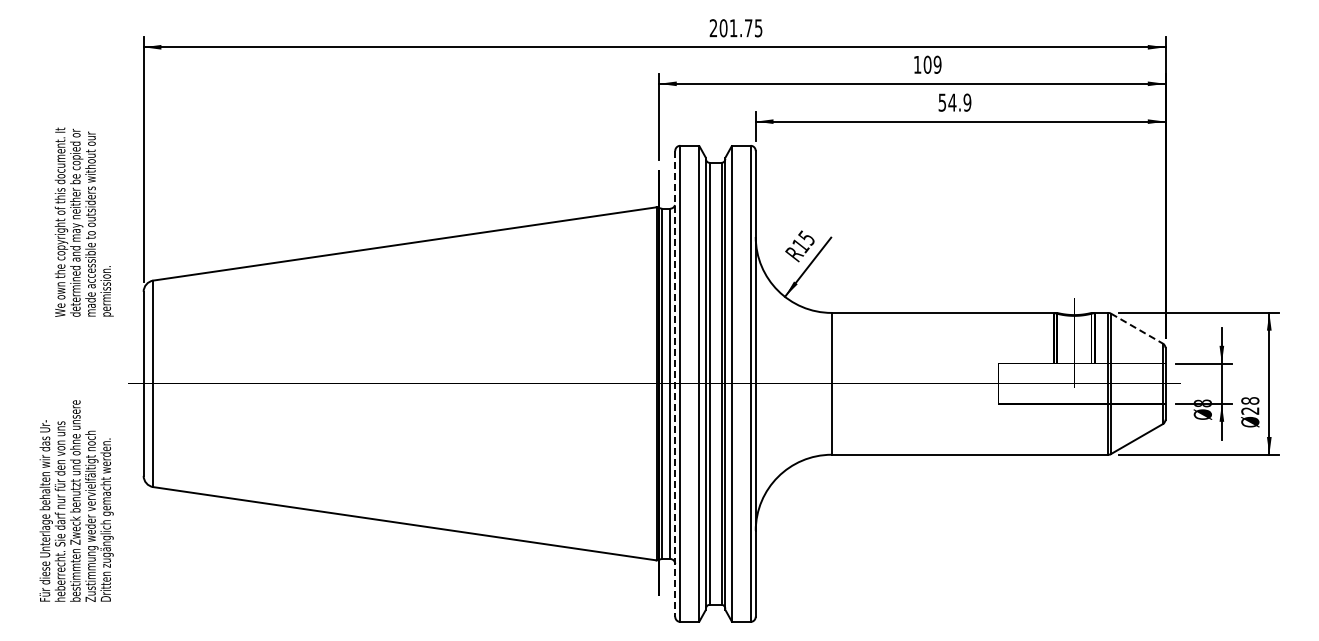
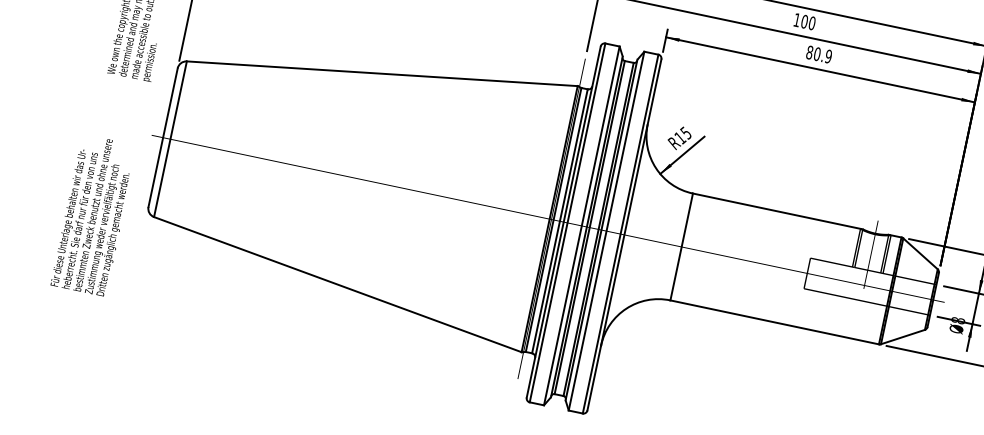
text: (937, 64) -> (812, 23), 109 -> 100
text: (947, 102) -> (813, 53), 54.9 -> 80.9
line: (1137, 328) -> (920, 253), dashed -> solid
line: (675, 383) -> (564, 221), dashed -> solid

